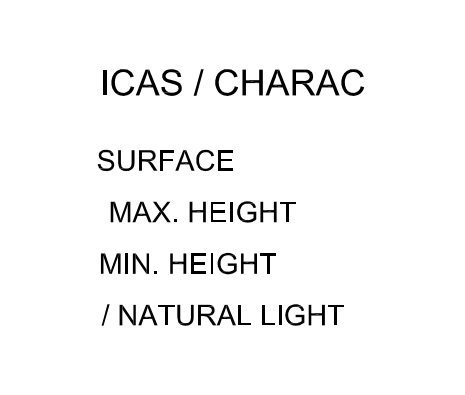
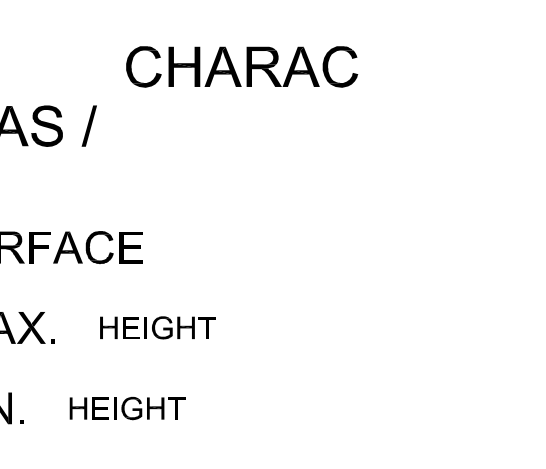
part: (289, 82) -> (241, 66), moved
part: (242, 211) -> (157, 327), size x0.7
part: (222, 263) -> (126, 408), size x0.7

